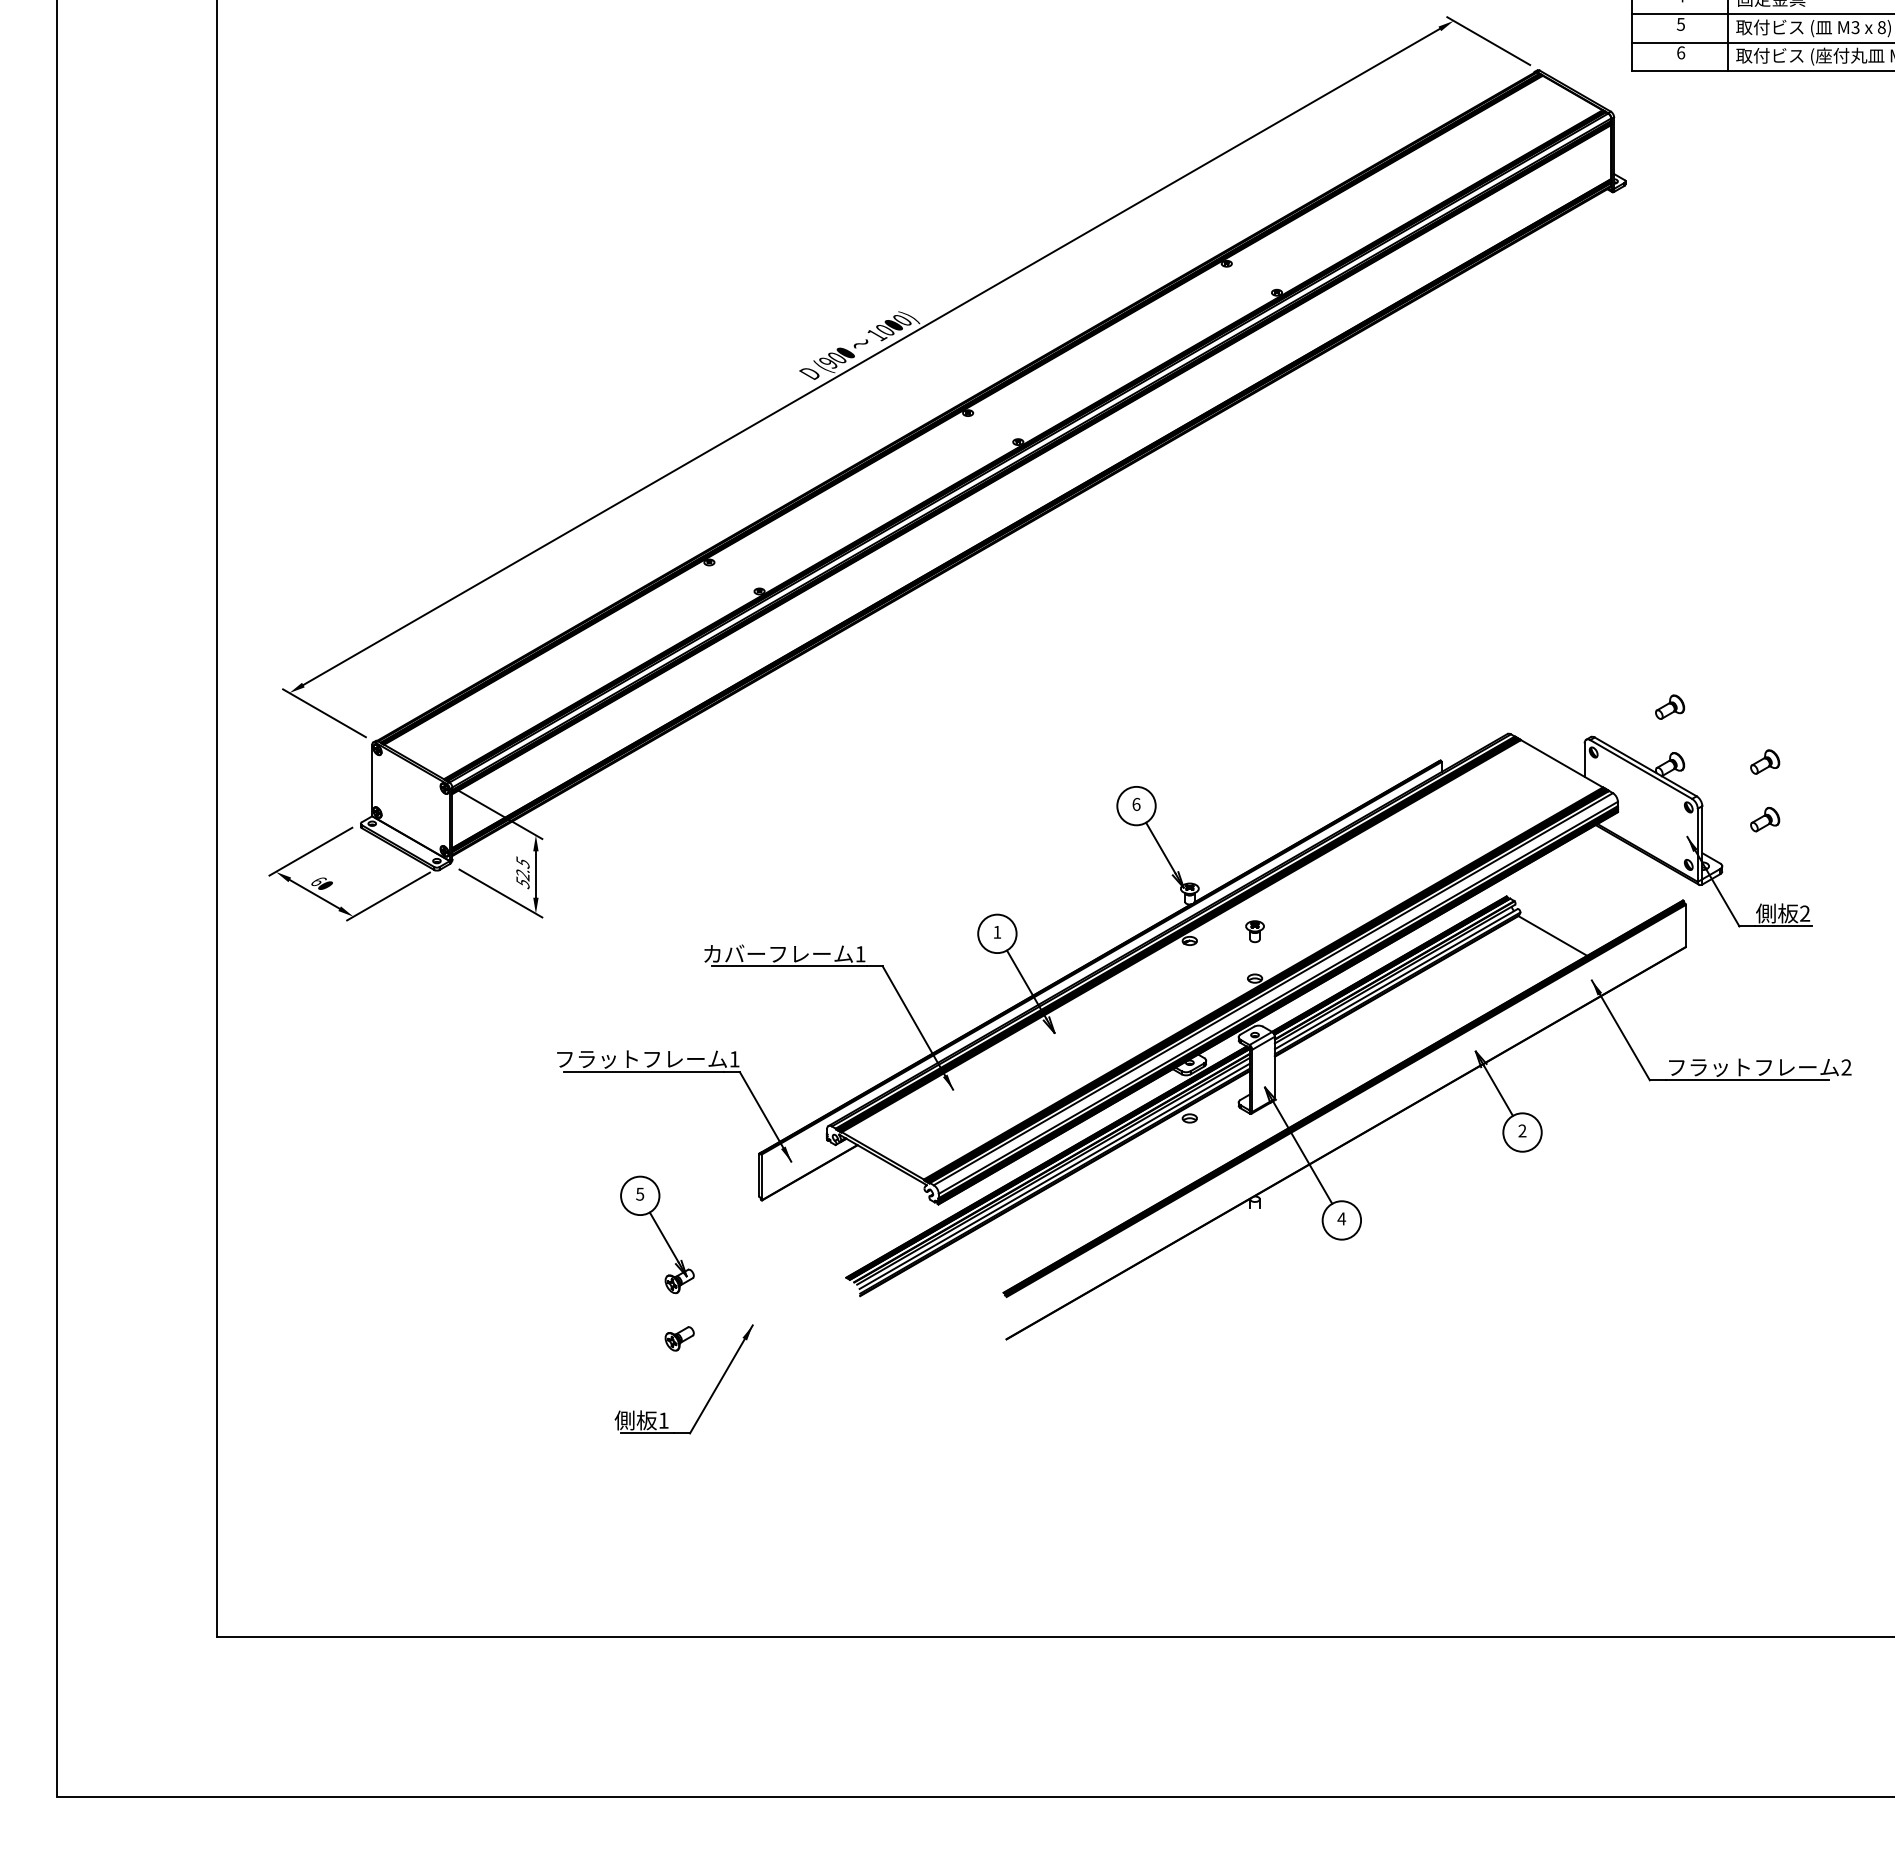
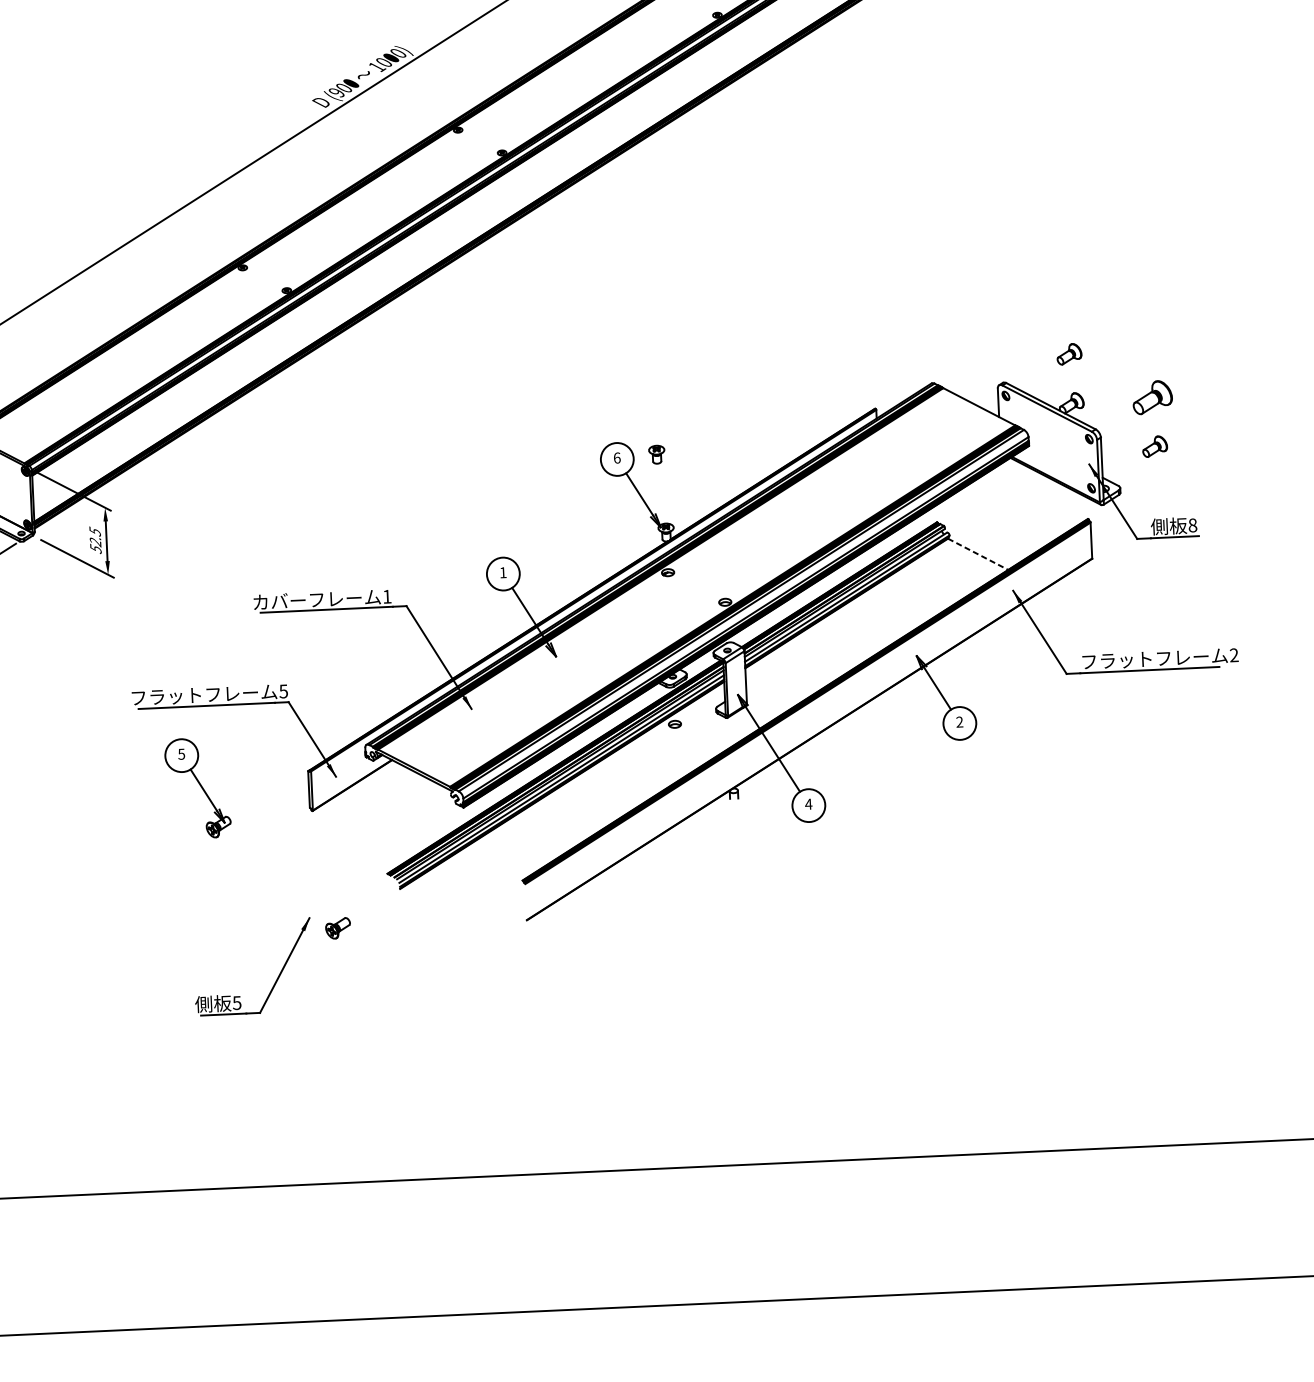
part: (1765, 761) -> (1153, 396), size x1.6
text: (1805, 913) -> (1193, 525), 2 -> 8
part: (1254, 931) -> (656, 454), moved
line: (1552, 935) -> (977, 553), solid -> dashed
text: (734, 1059) -> (283, 691), 1 -> 5
part: (657, 1234) -> (198, 788), moved
part: (679, 1338) -> (337, 928), moved
text: (663, 1420) -> (236, 1002), 1 -> 5

